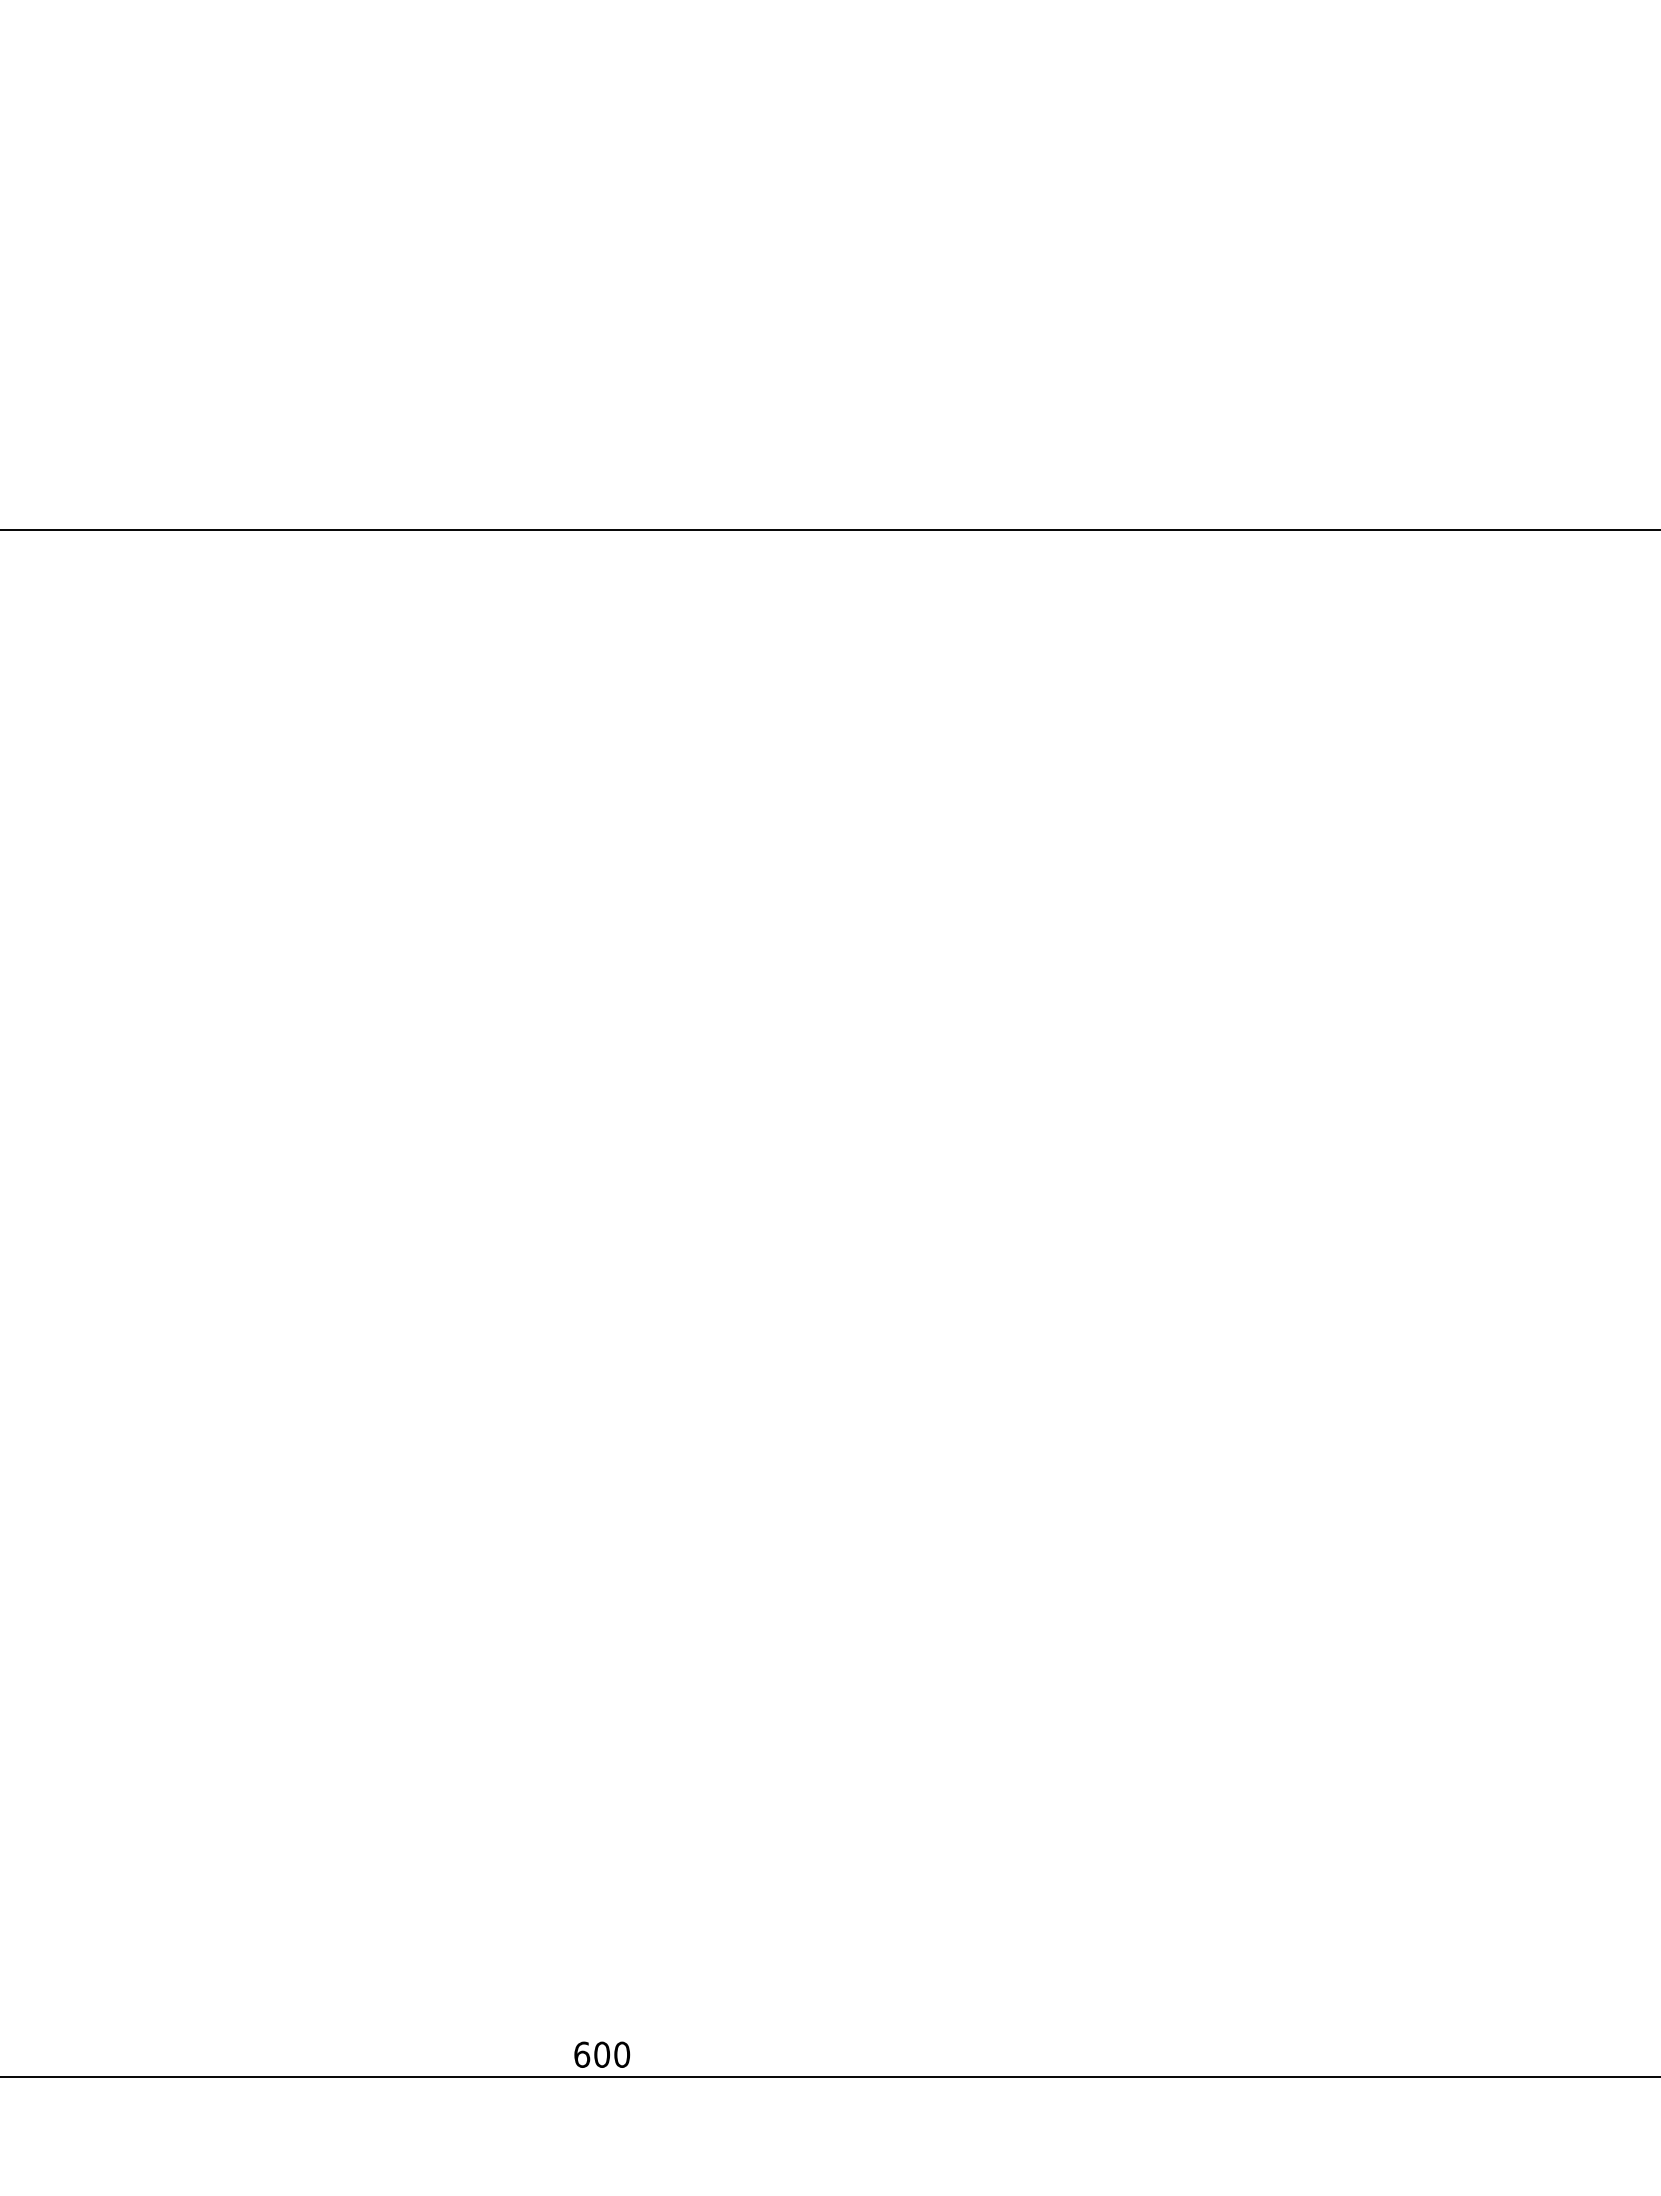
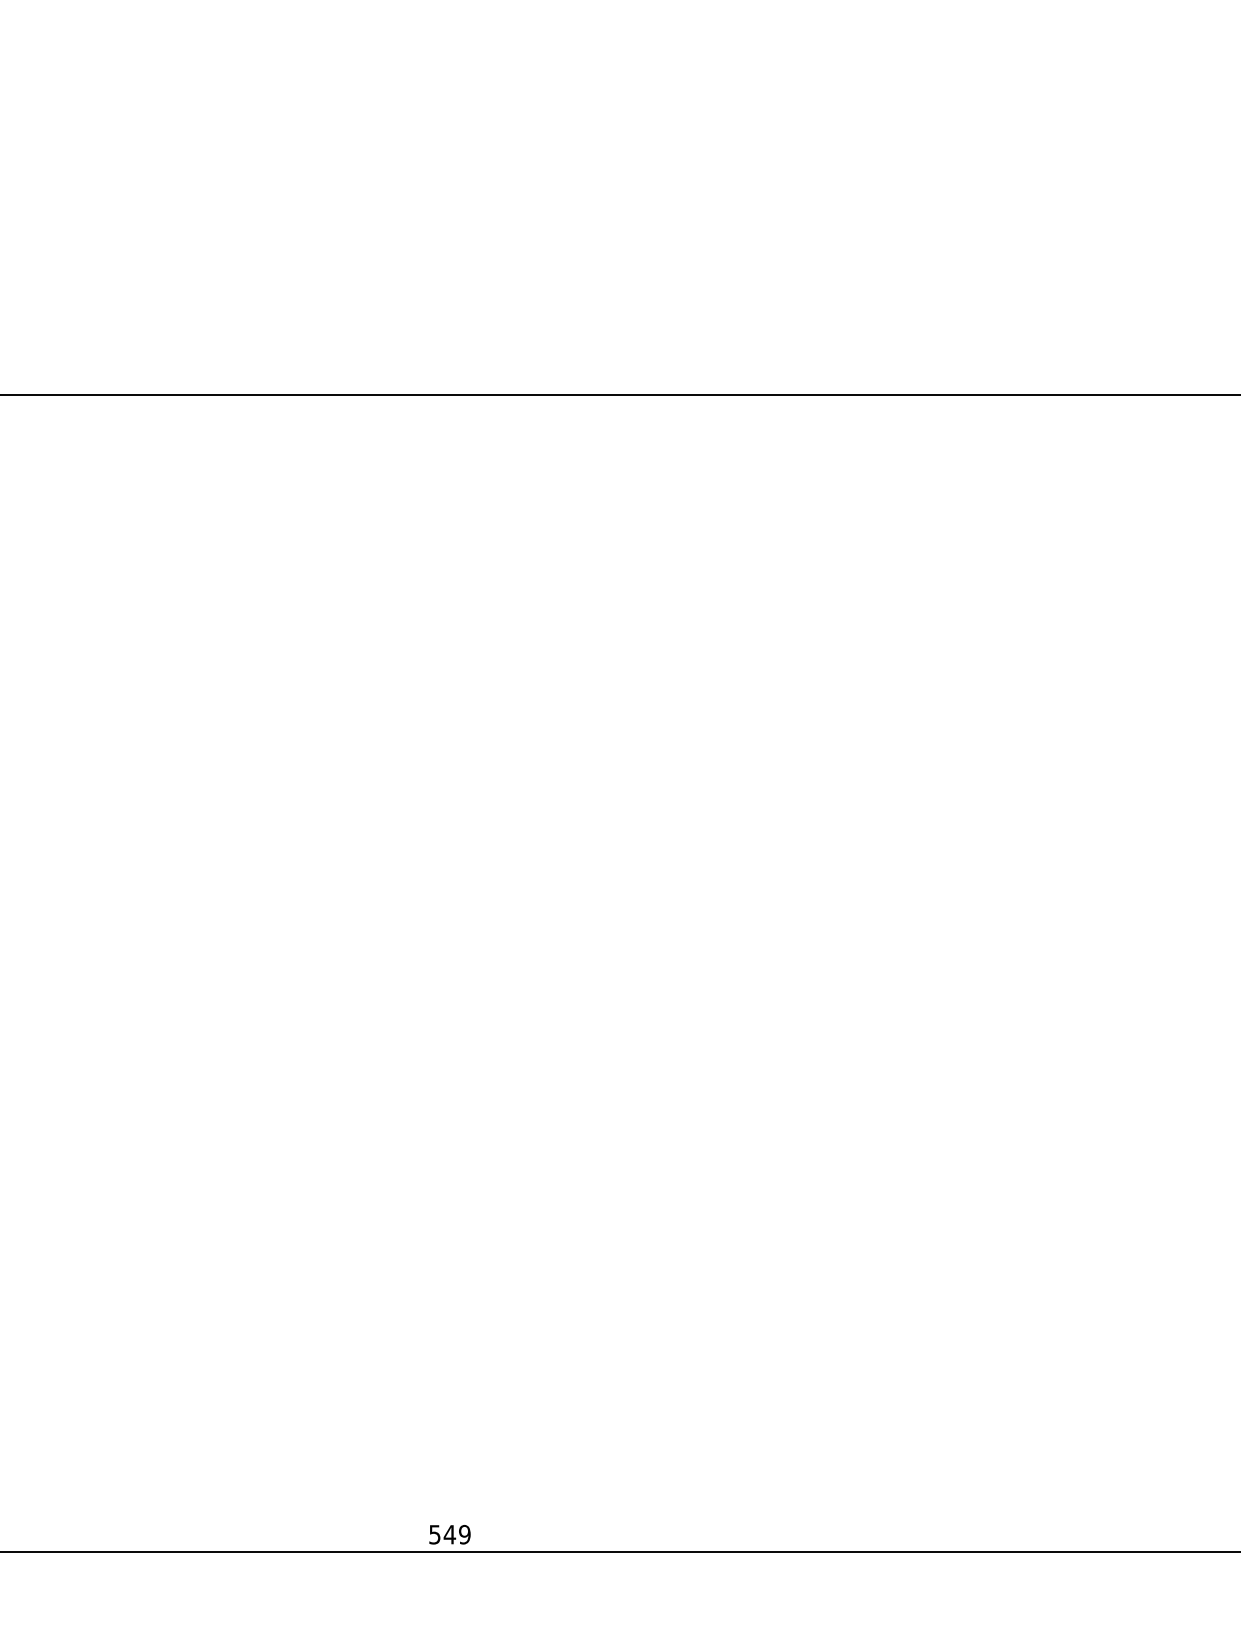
text: (602, 2054) -> (450, 1534), 600 -> 549

